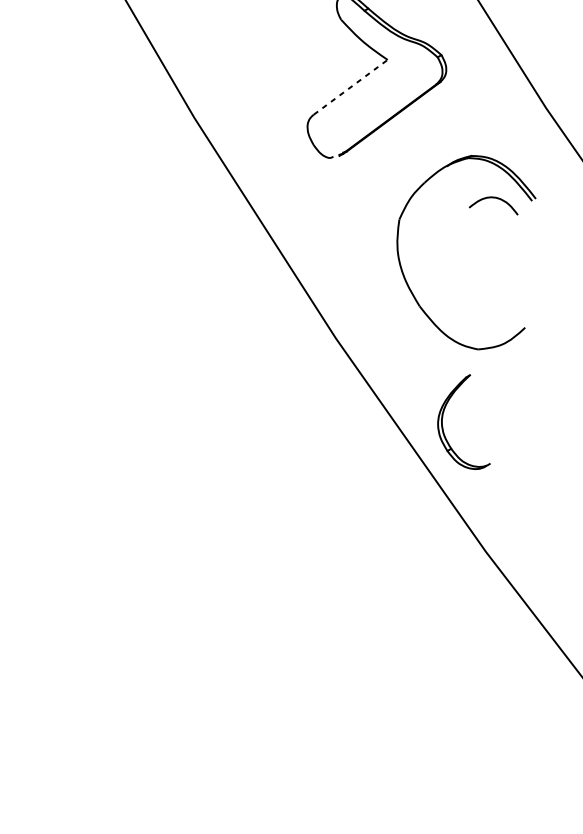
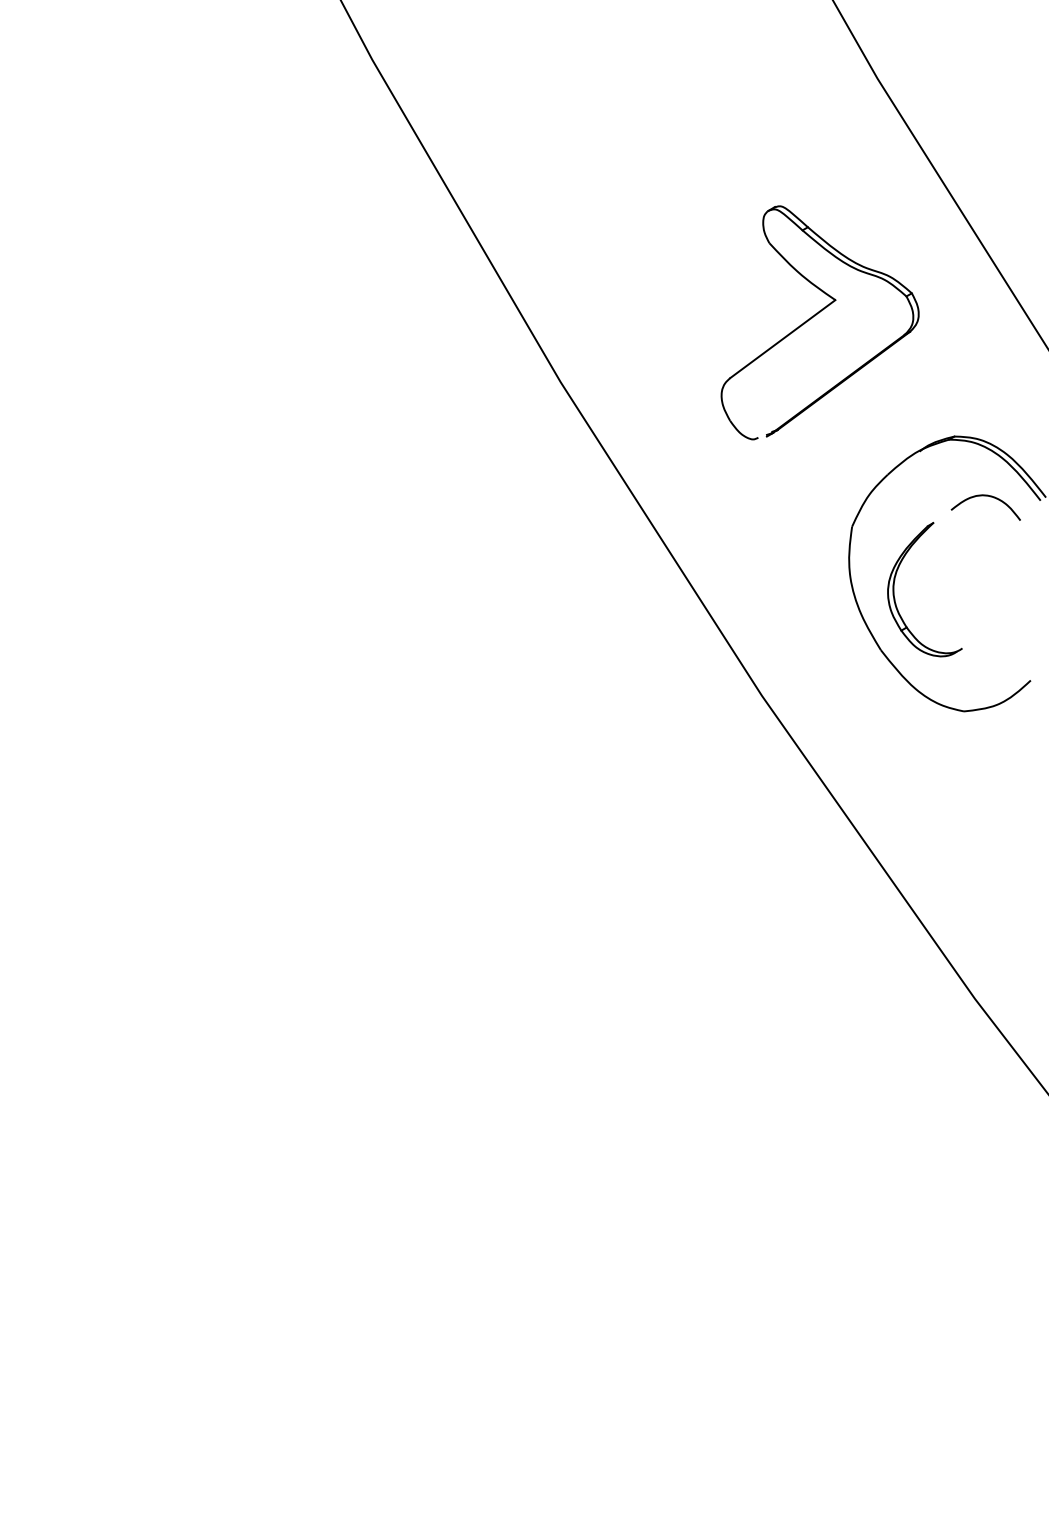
line: (351, 86) -> (783, 338), dashed -> solid
part: (442, 422) -> (894, 589), moved

